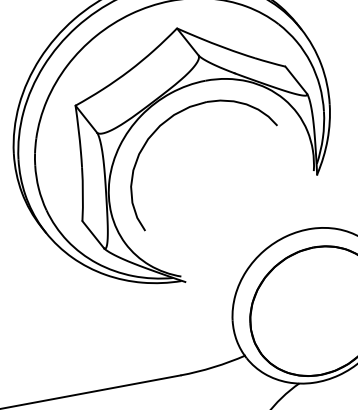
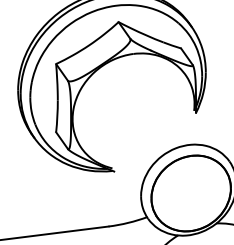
part: (172, 119) -> (112, 75), removed

